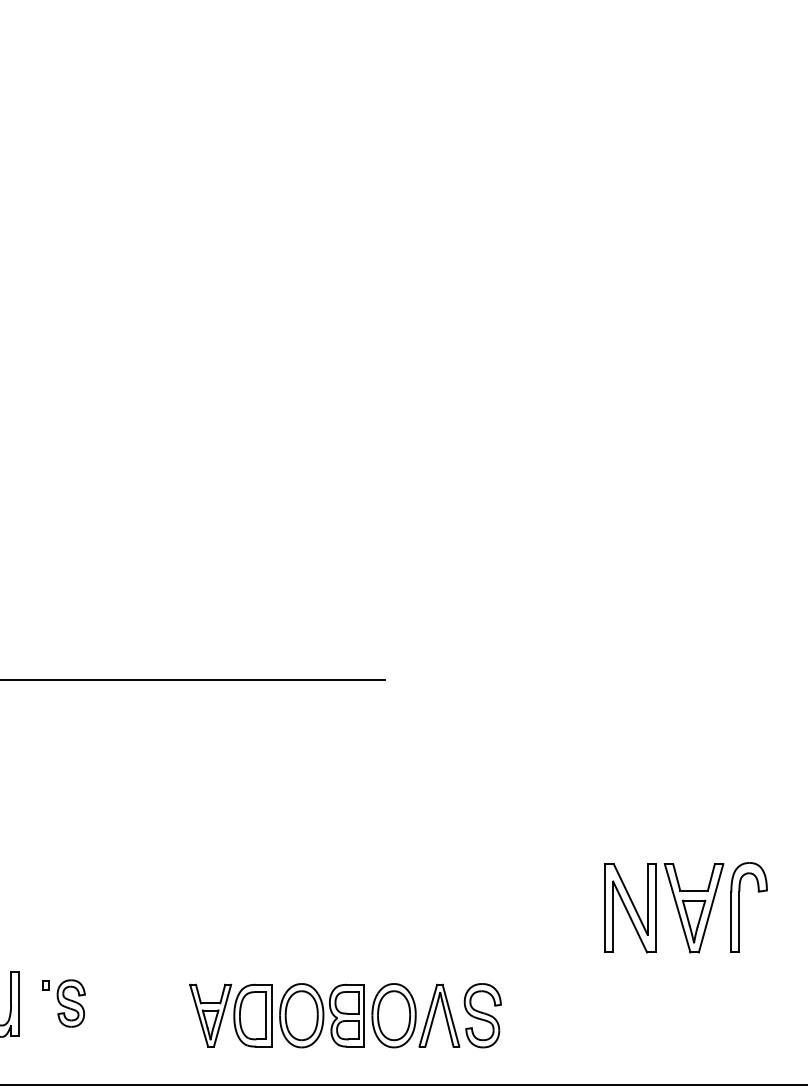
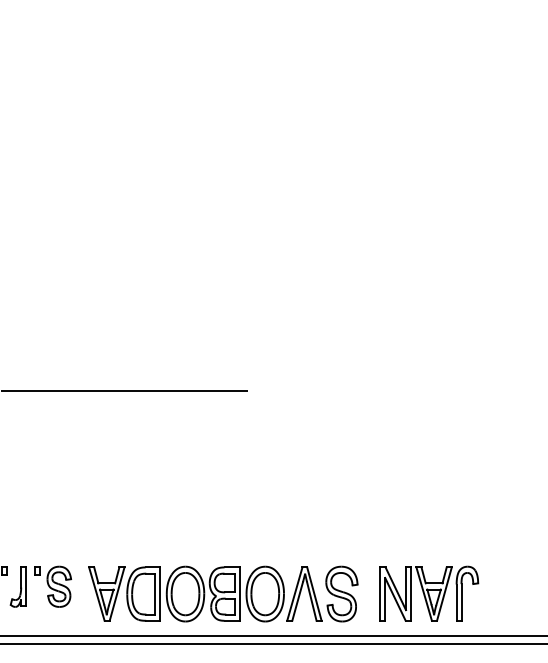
part: (686, 907) -> (429, 593), moved
part: (64, 1003) -> (53, 586), size x1.43
part: (345, 1014) -> (223, 593), size x1.43

